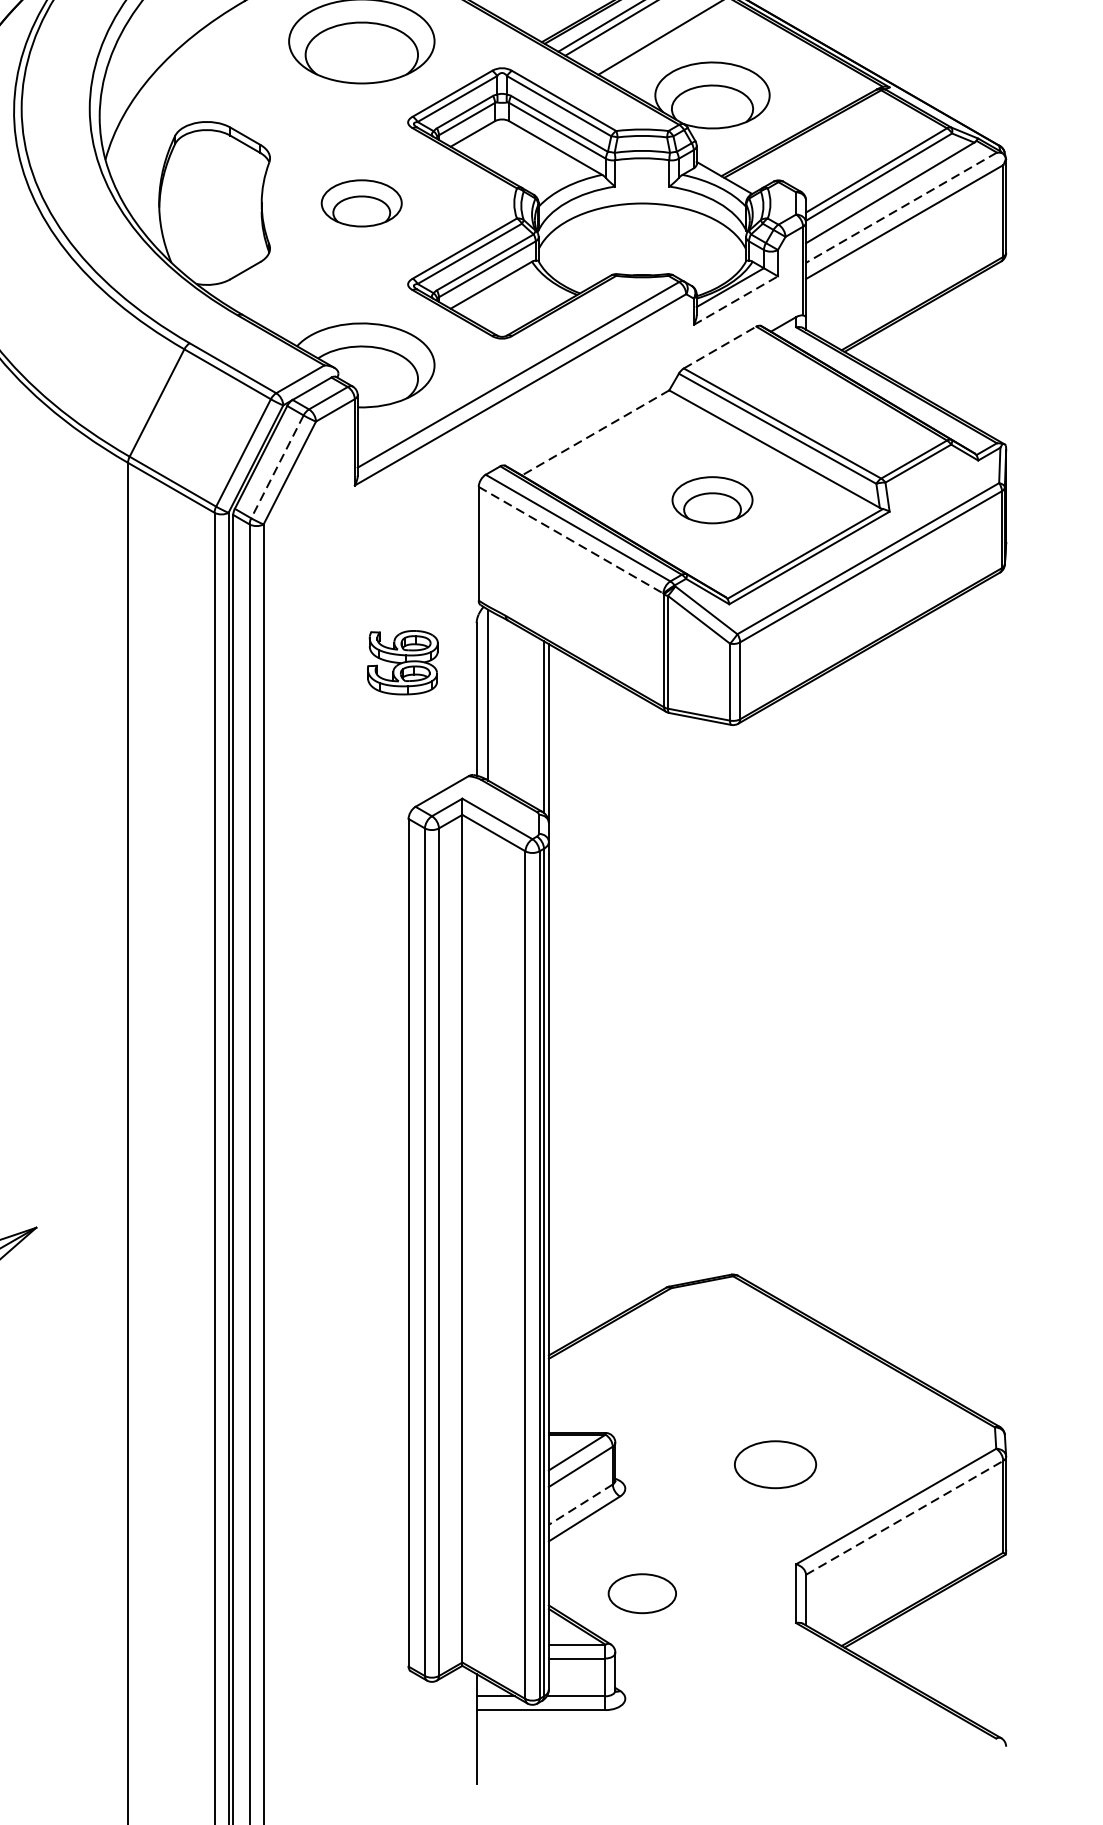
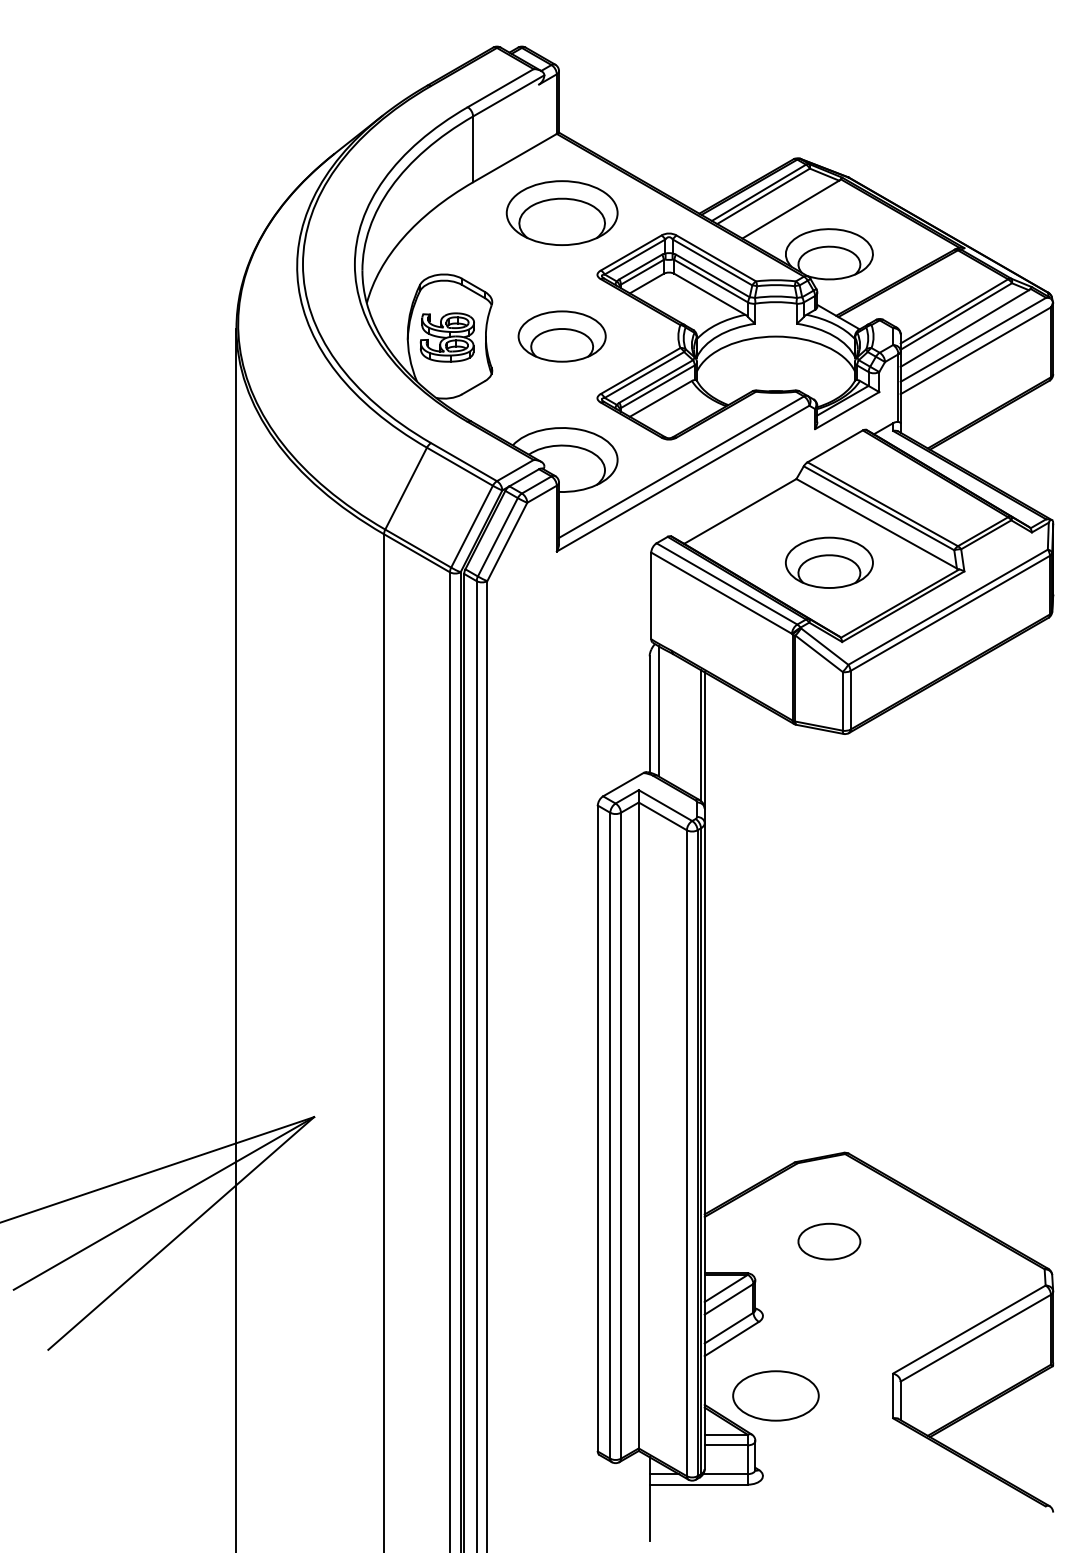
part: (360, 203) -> (561, 336), size x1.43
line: (901, 207) -> (973, 339), dashed -> solid
line: (736, 300) -> (847, 410), dashed -> solid
line: (720, 347) -> (835, 446), dashed -> solid
line: (595, 433) -> (740, 511), dashed -> solid
line: (276, 467) -> (497, 537), dashed -> solid
part: (712, 499) -> (829, 562), size x1.43
line: (572, 540) -> (722, 593), dashed -> solid
part: (401, 662) -> (446, 337), moved
part: (775, 1464) -> (829, 1241), moved
line: (581, 1505) -> (729, 1328), dashed -> solid
line: (904, 1518) -> (975, 1338), dashed -> solid
part: (641, 1593) -> (775, 1395), size x1.67

